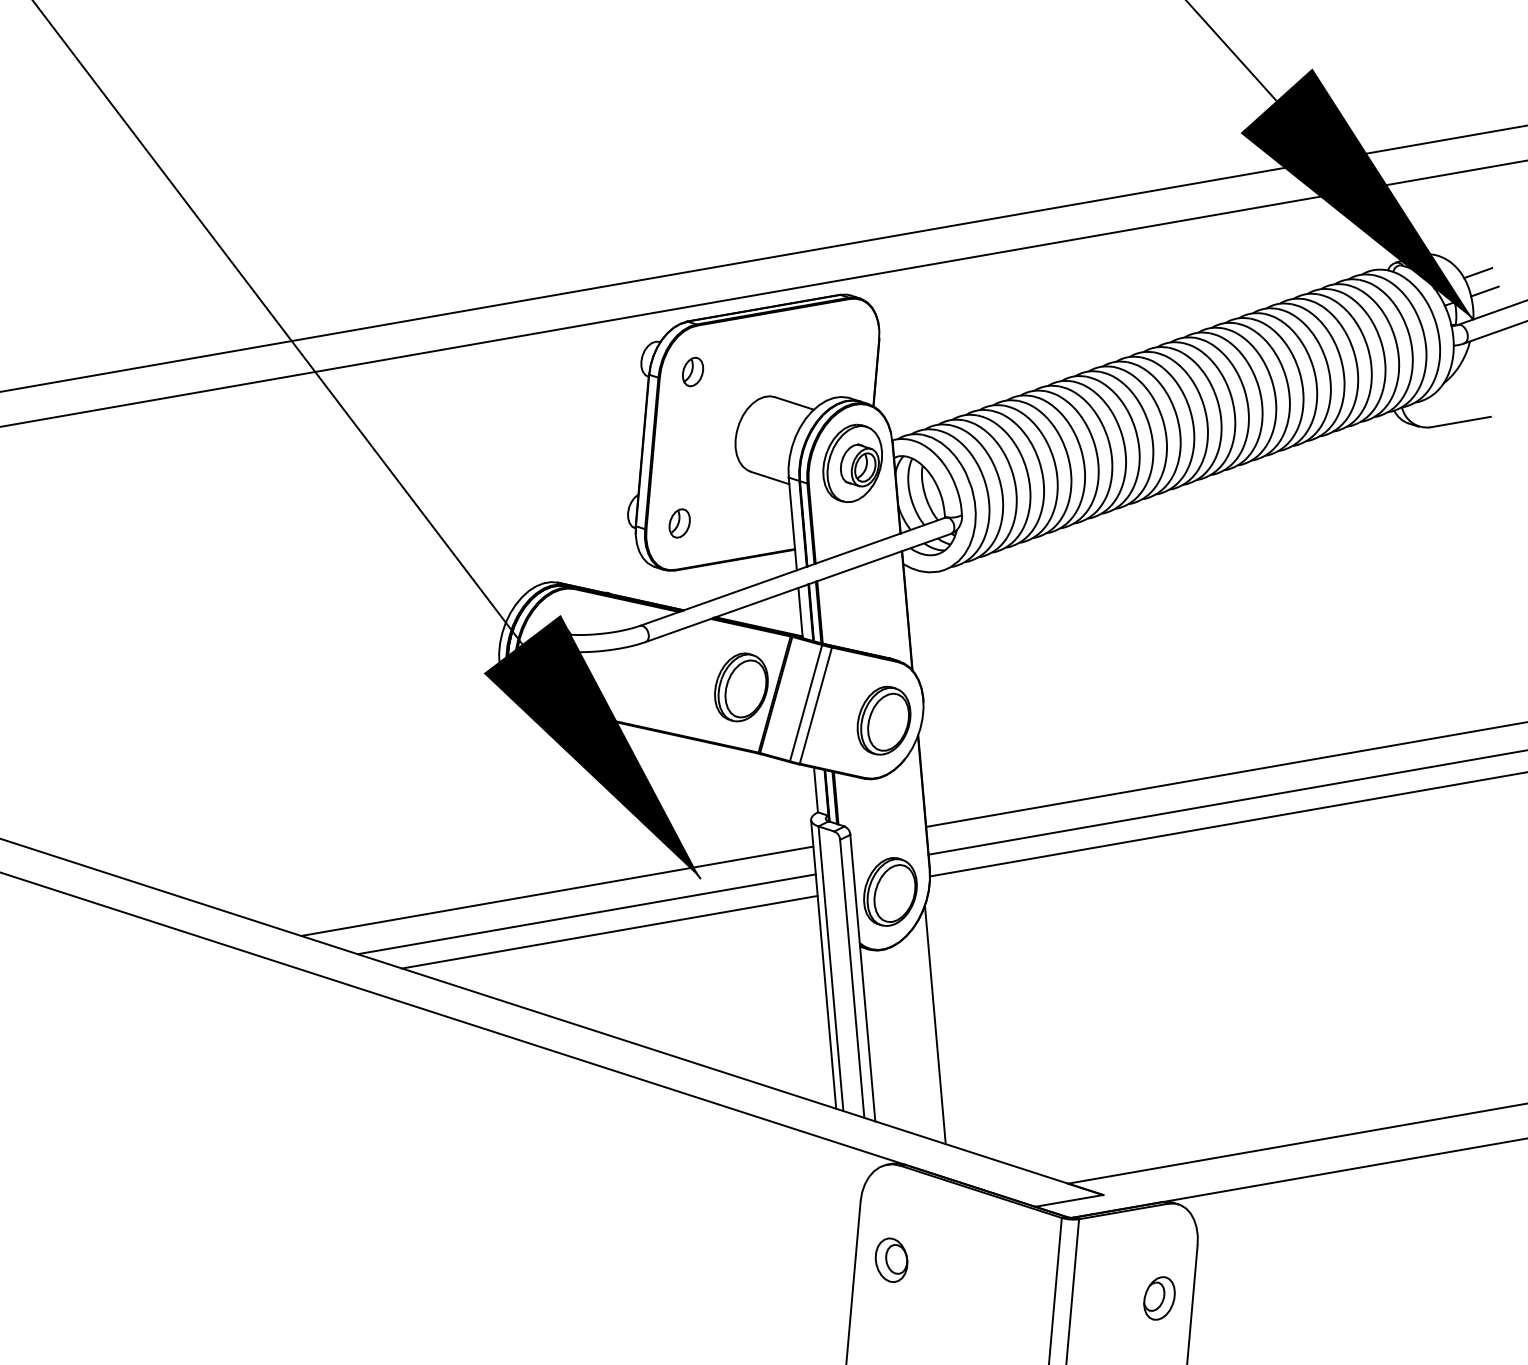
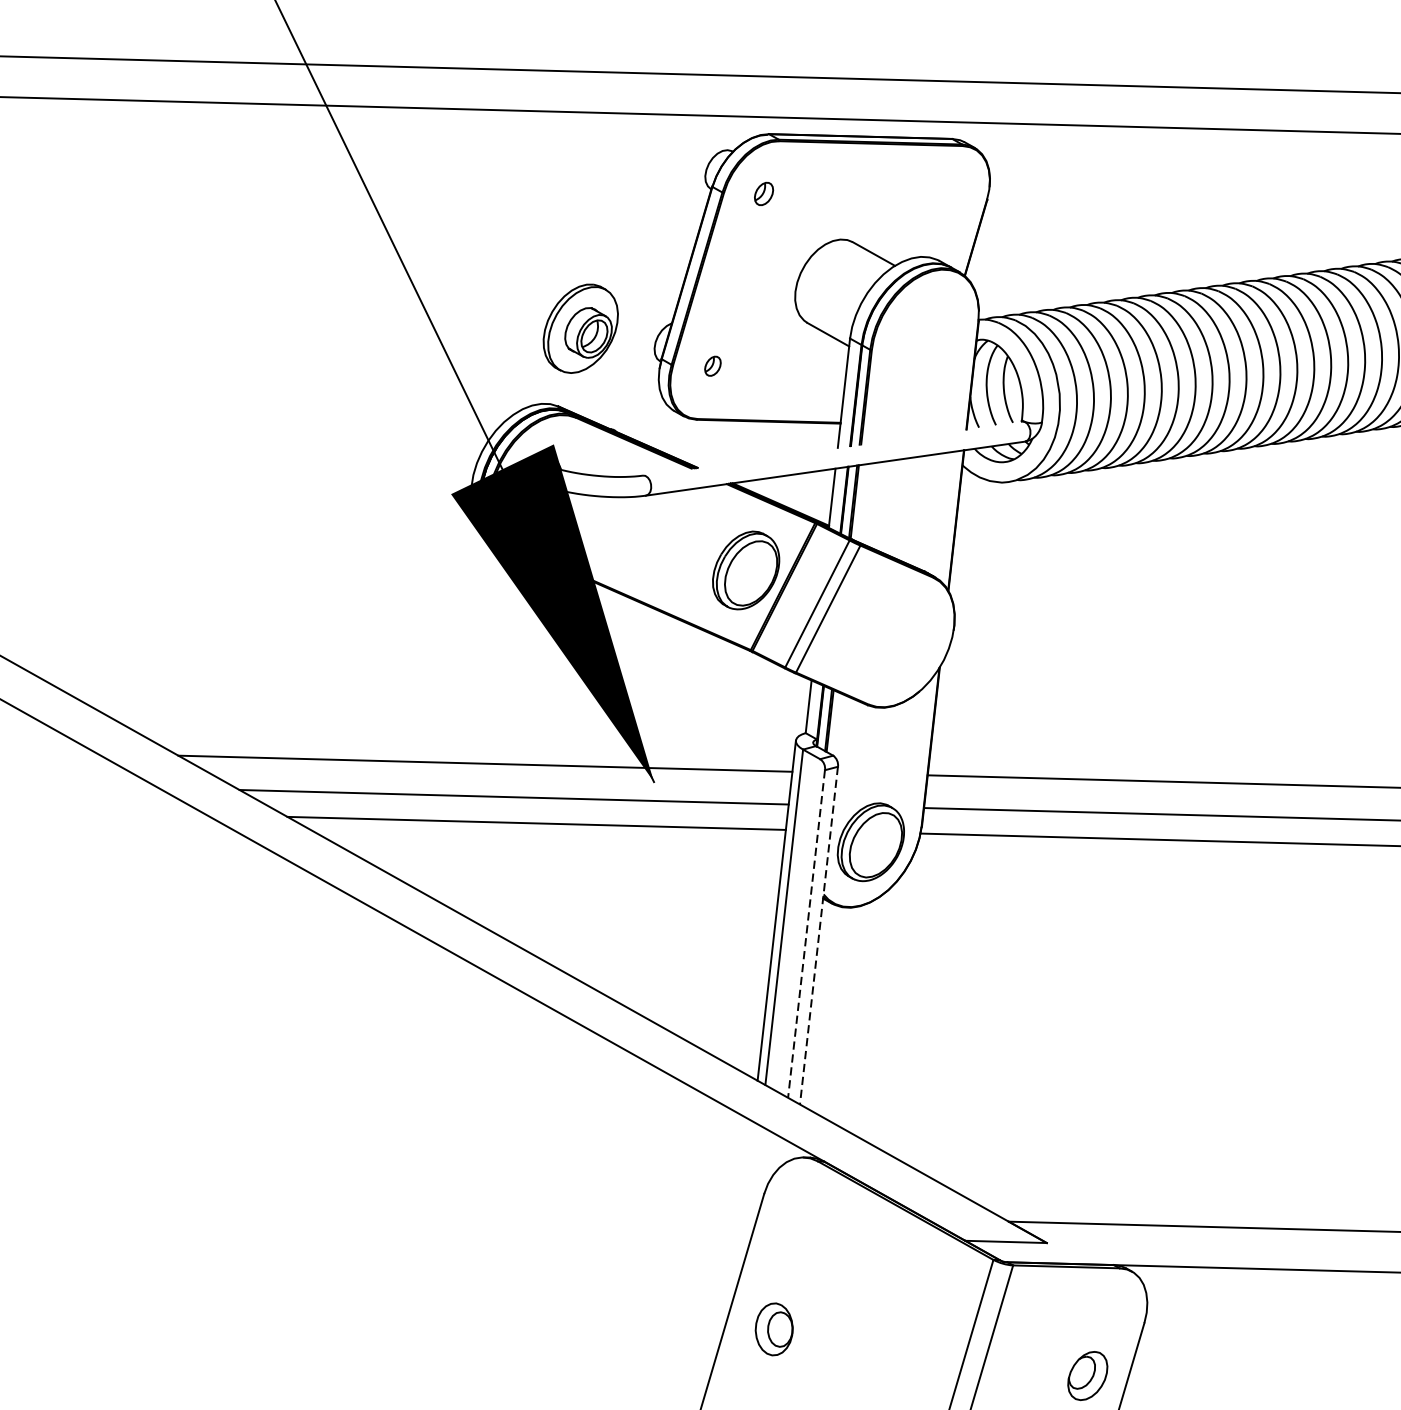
part: (693, 371) -> (764, 193), size x0.7
part: (852, 462) -> (580, 327), moved
part: (679, 523) -> (712, 366), size x0.6
line: (792, 571) -> (832, 448), removed
part: (883, 720) -> (903, 642), removed
line: (852, 978) -> (806, 933), solid -> dashed
line: (862, 978) -> (818, 936), solid -> dashed
line: (934, 1024) -> (891, 1006), removed
part: (891, 1259) -> (774, 1328), moved

